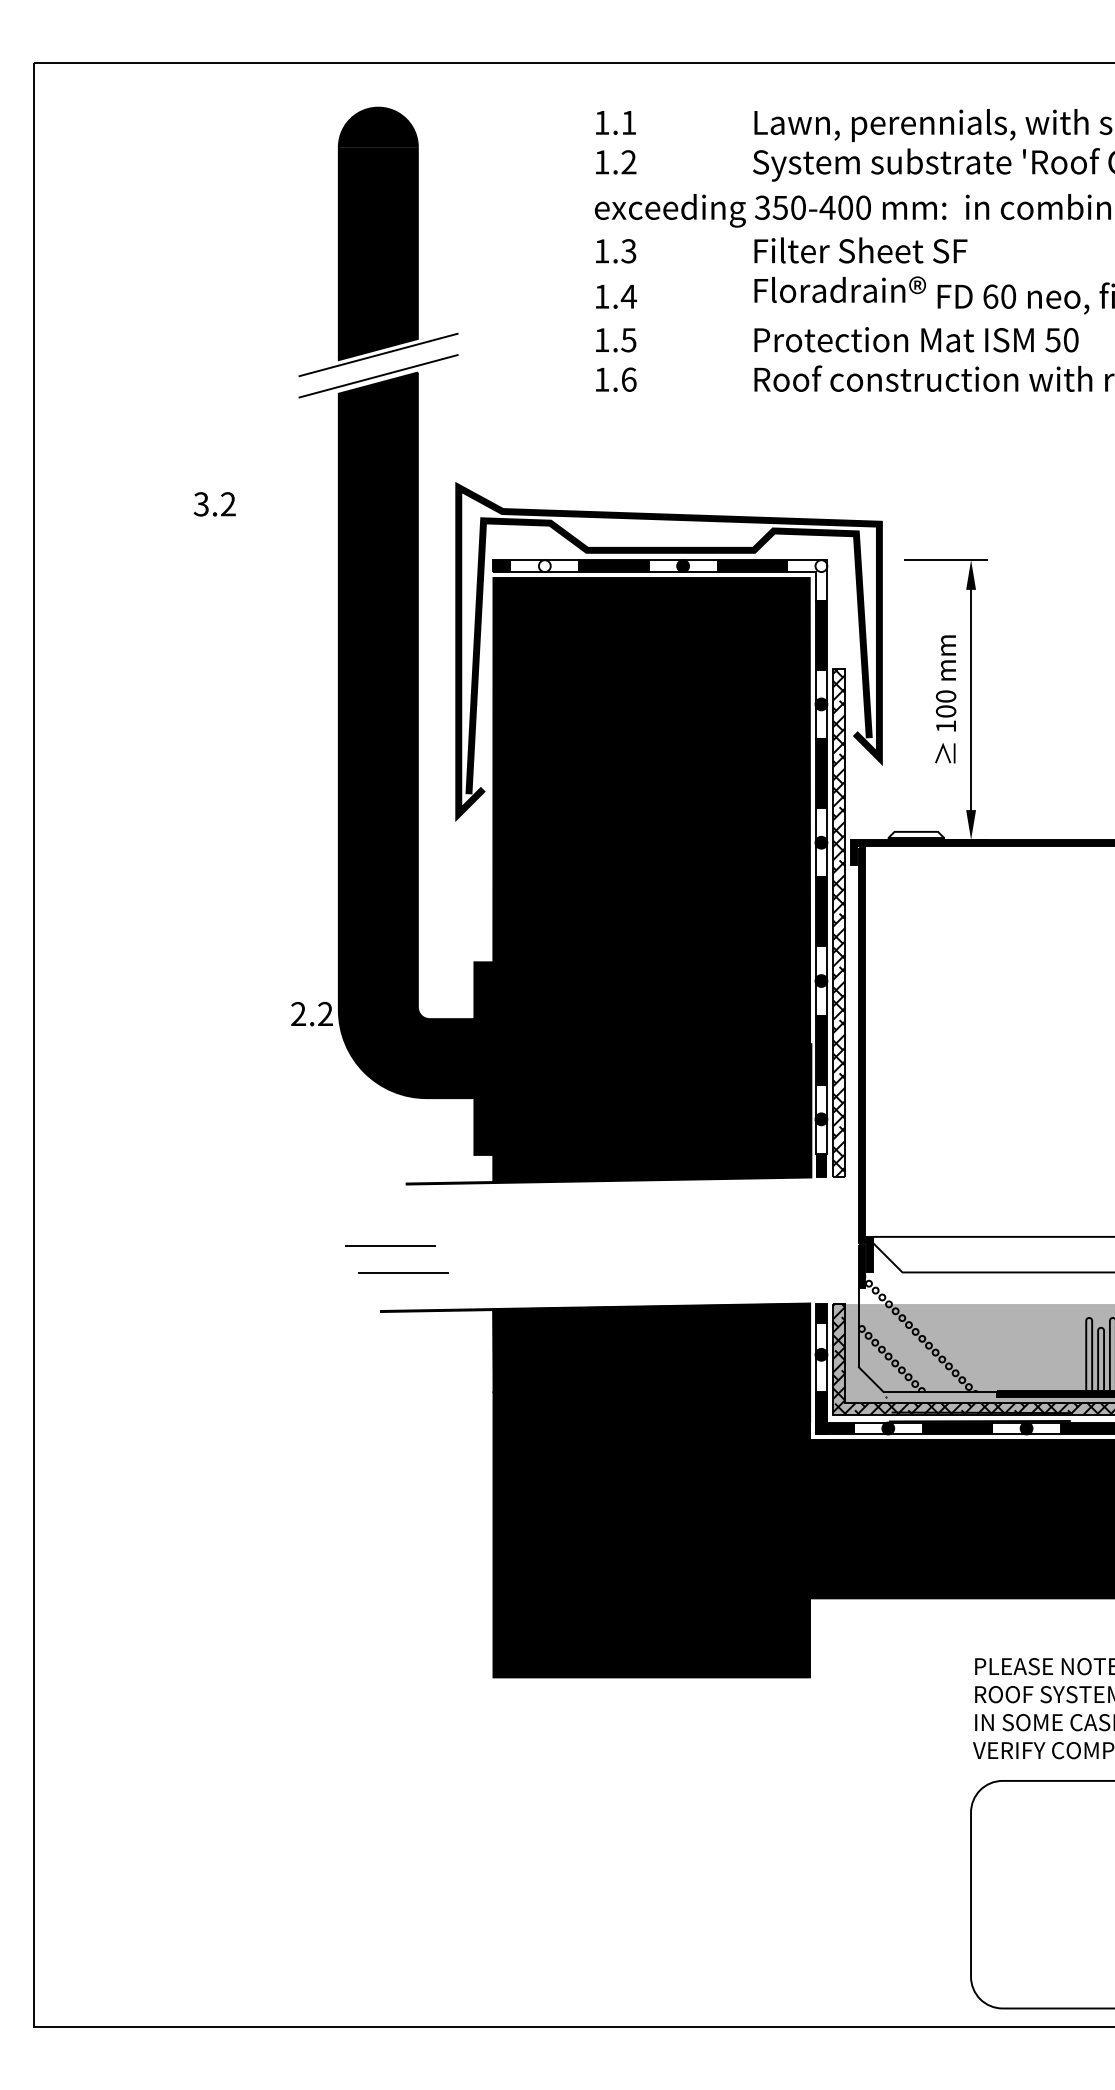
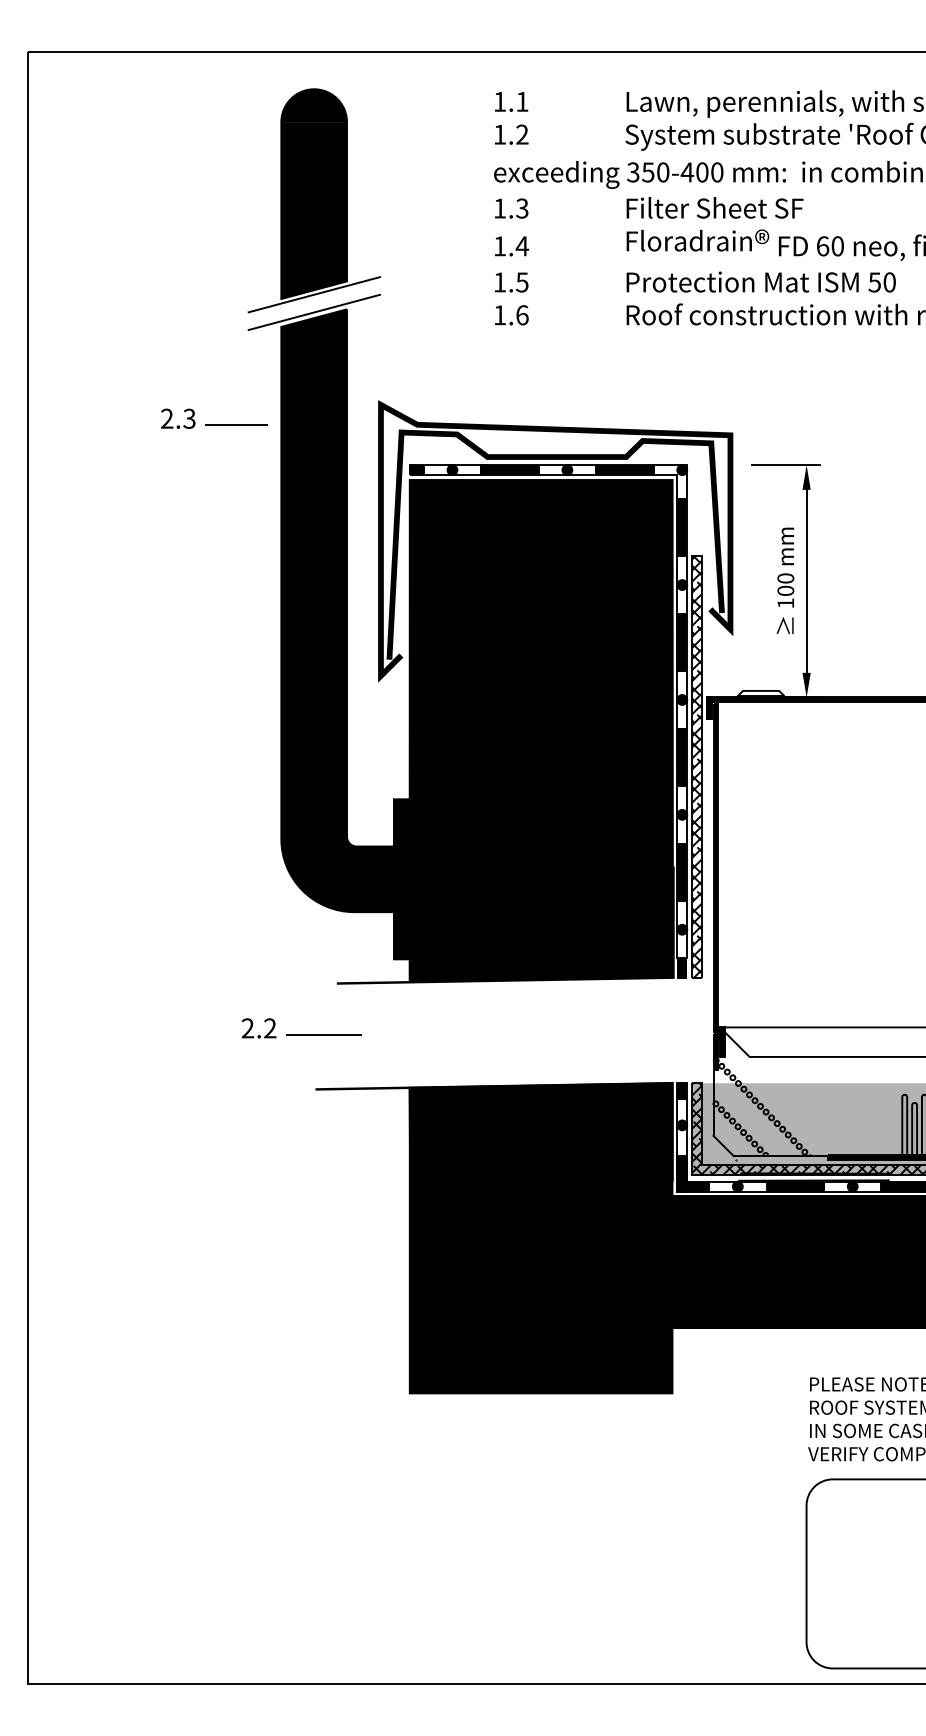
text: (214, 504) -> (178, 418), 3.2 -> 2.3
line: (284, 511) -> (236, 424), added
fill: (544, 566) -> (452, 470), added
fill: (821, 566) -> (682, 470), added
text: (311, 1014) -> (258, 1028), moved
line: (403, 1272) -> (335, 1057), removed

